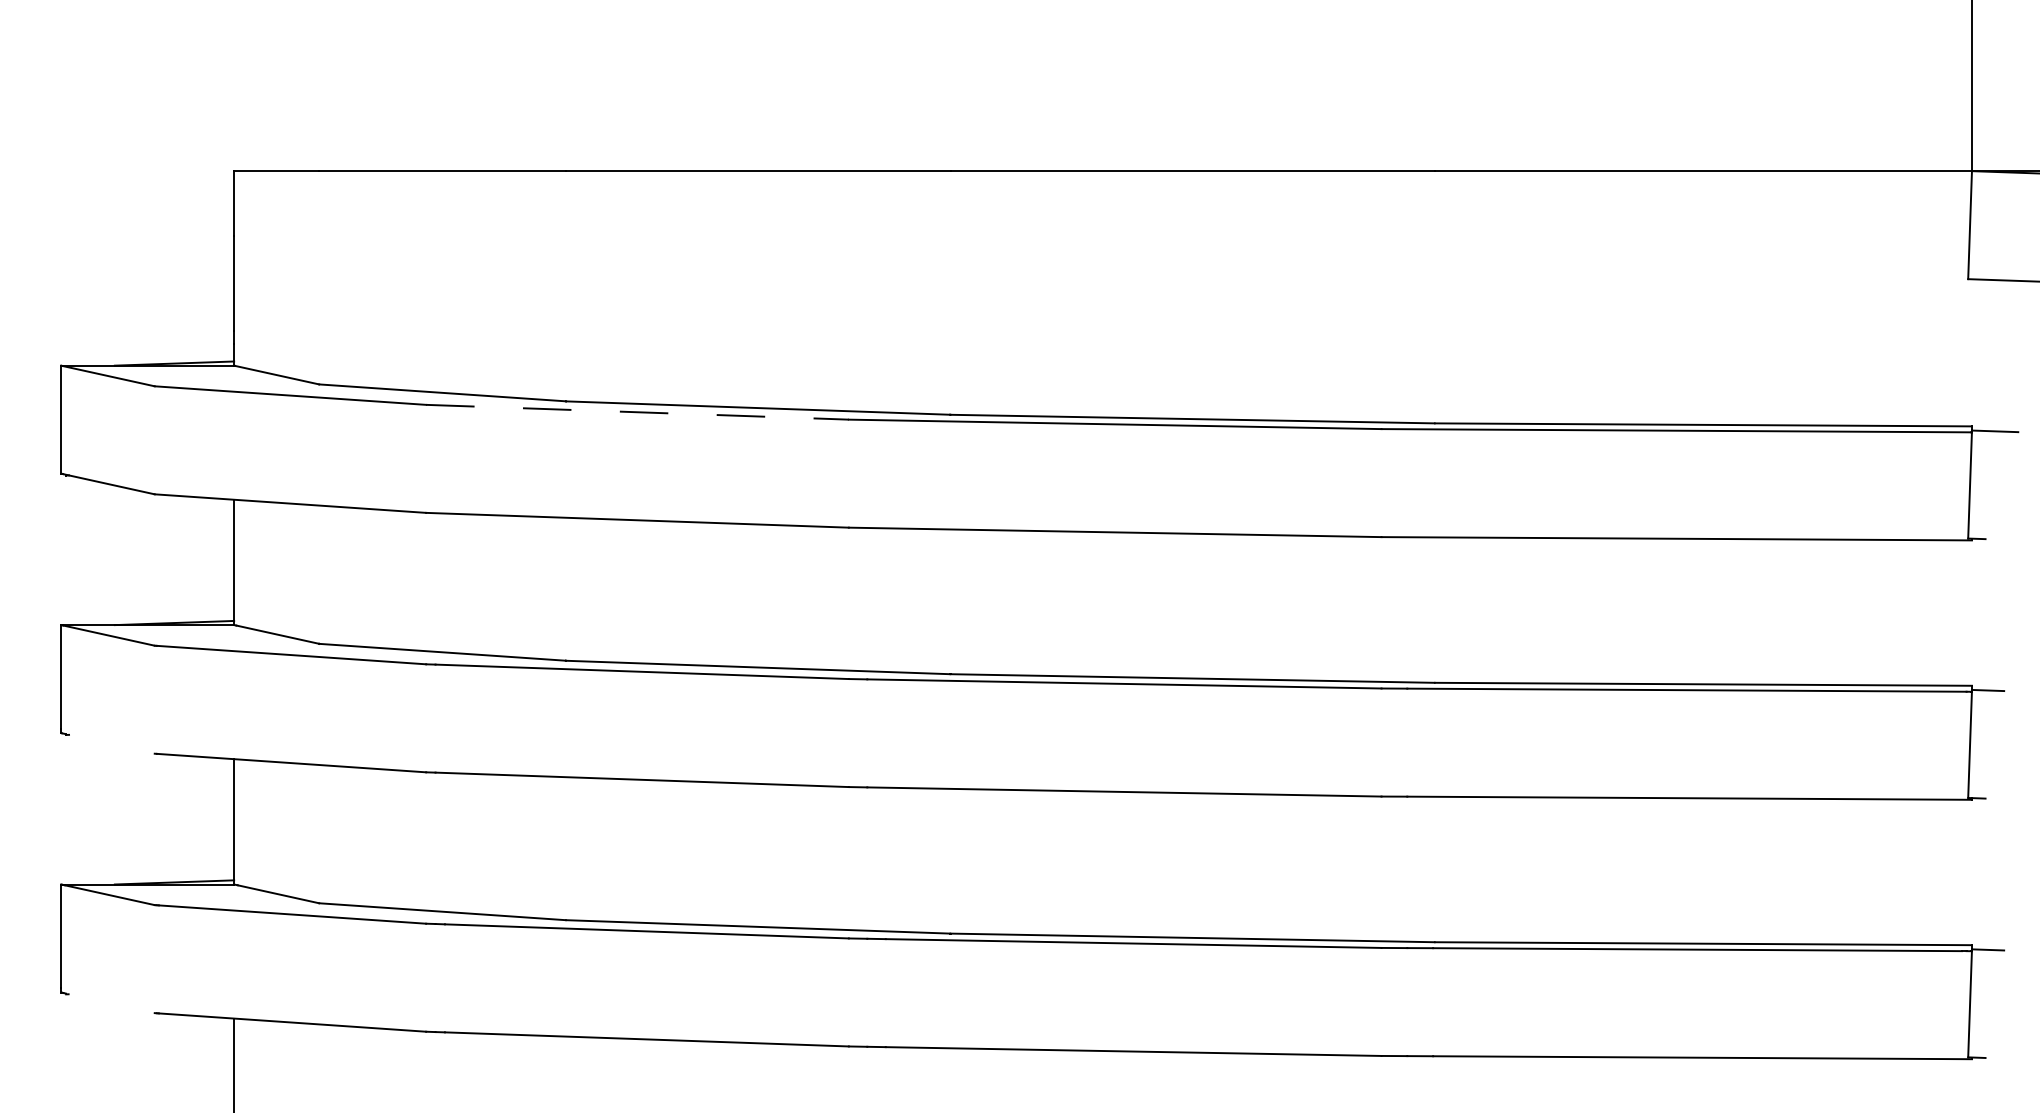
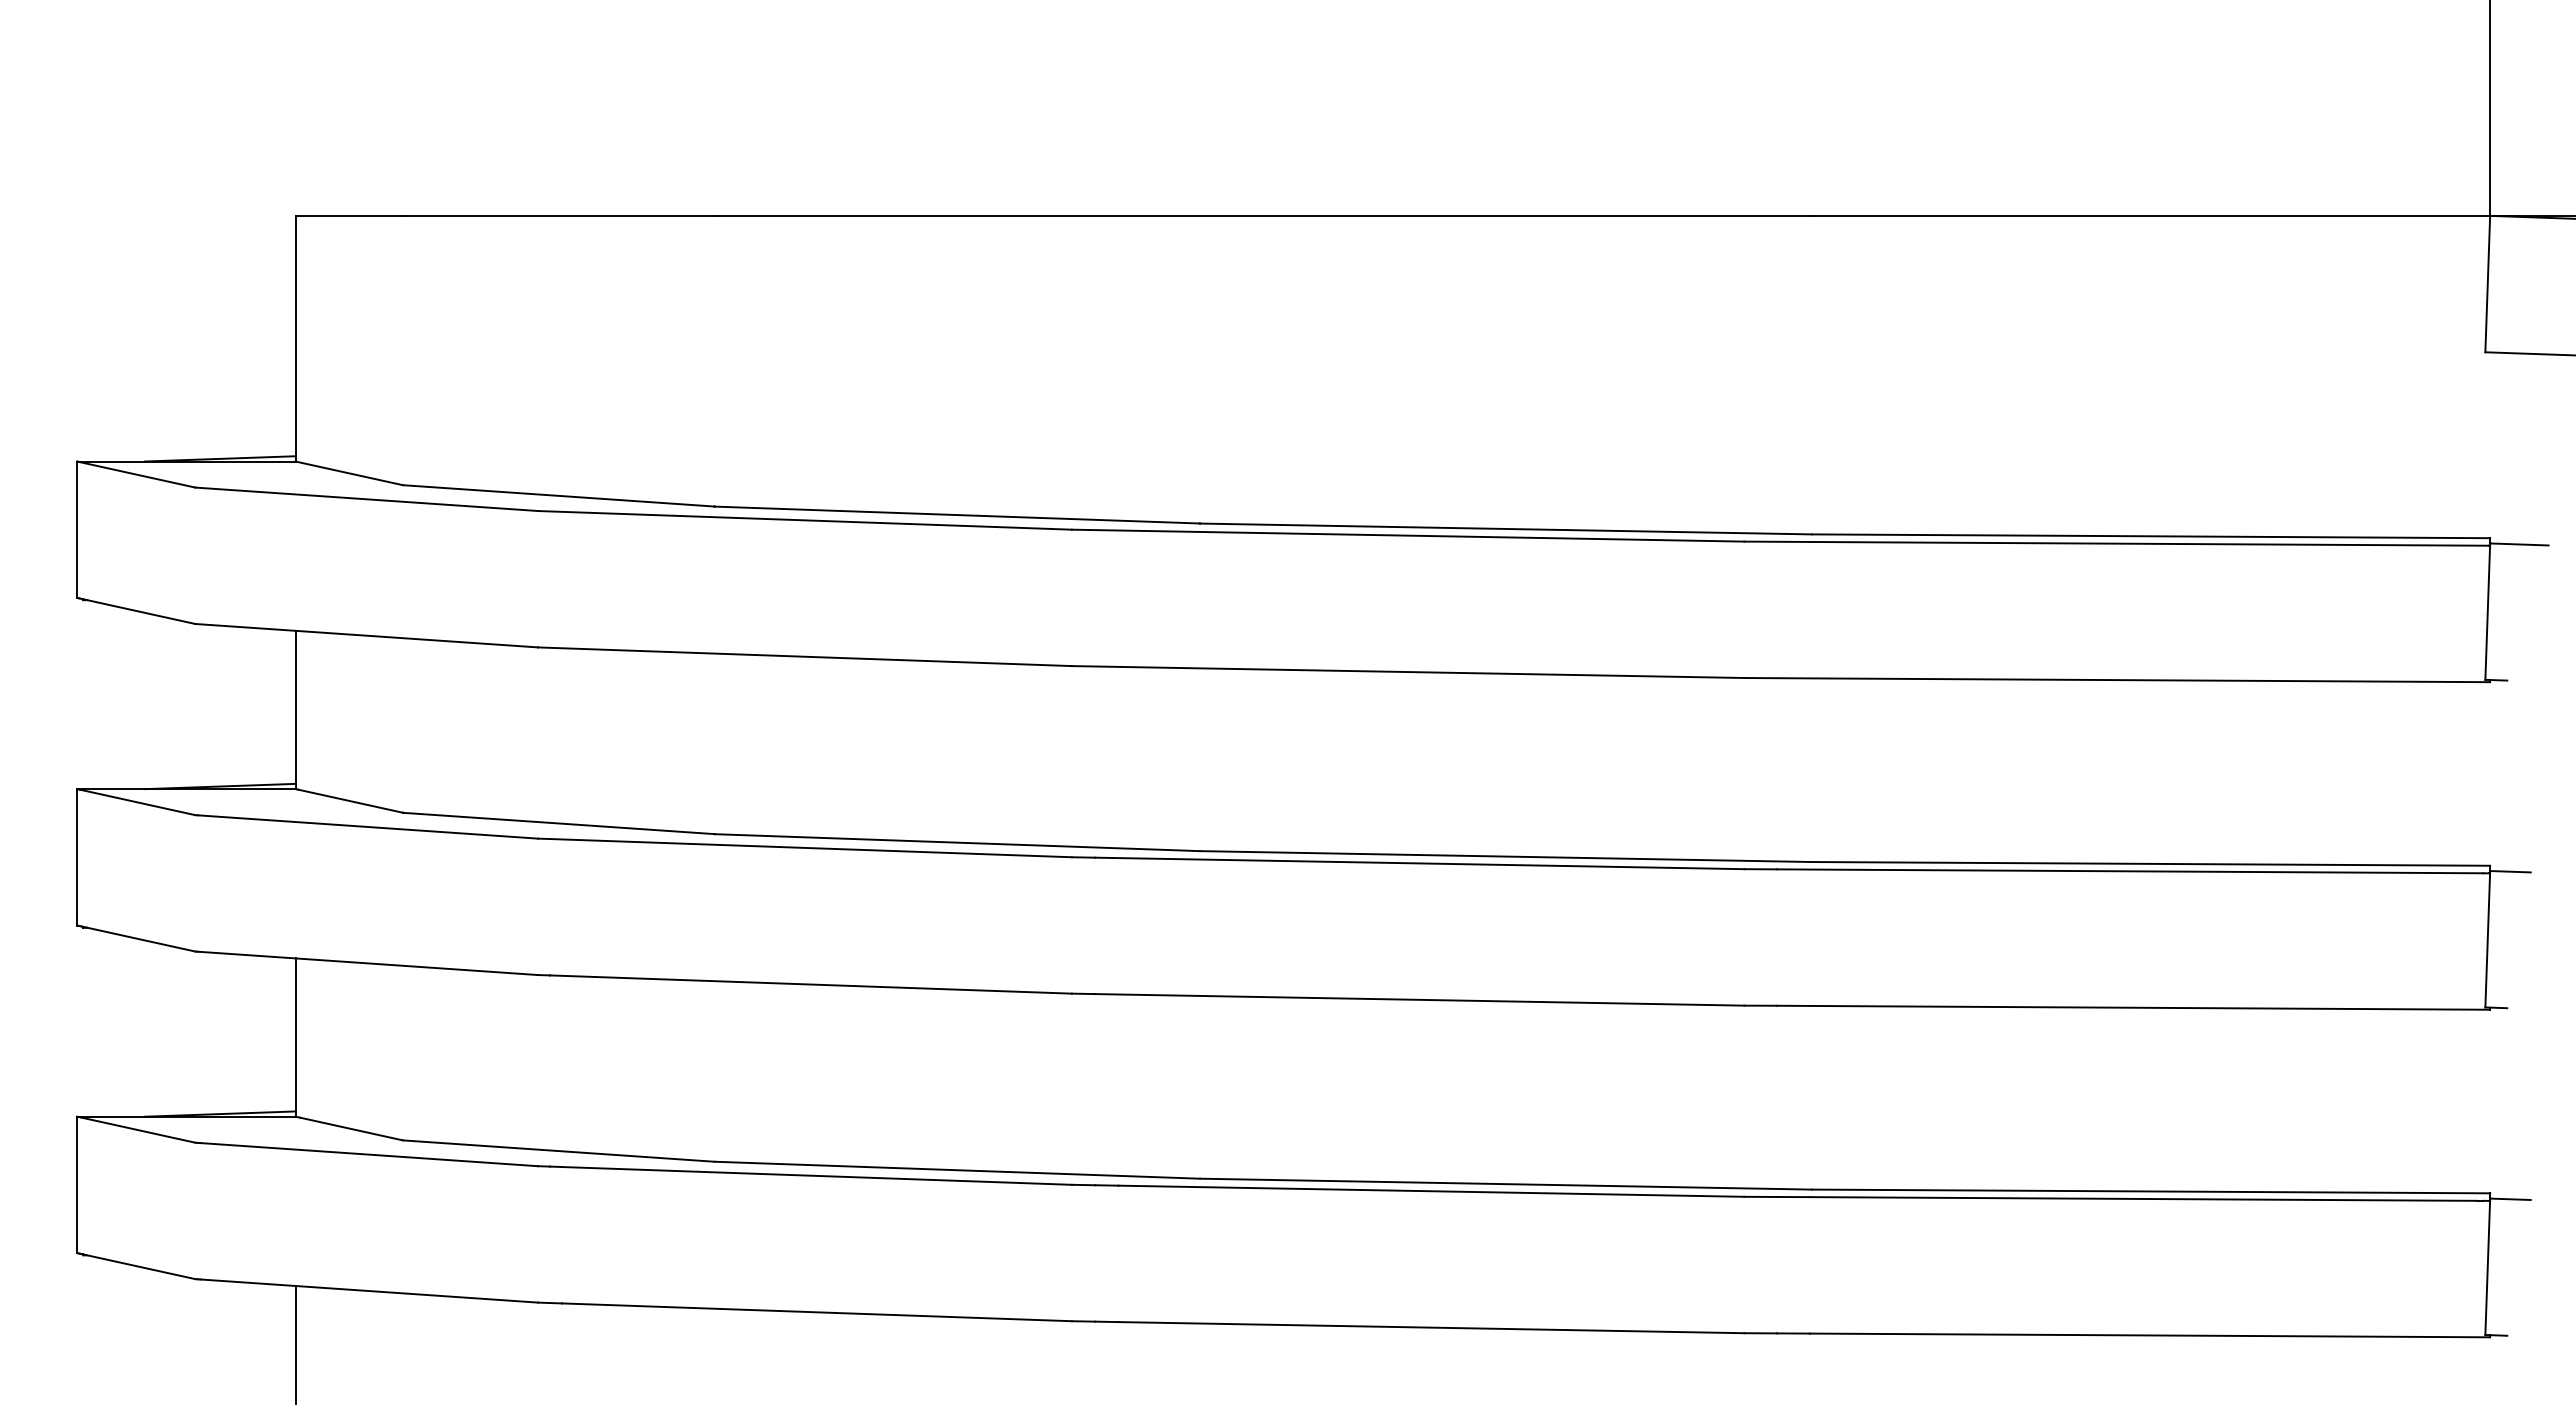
line: (637, 412) -> (805, 520), dashed -> solid
line: (109, 743) -> (138, 938), added
line: (110, 1003) -> (139, 1266), added

